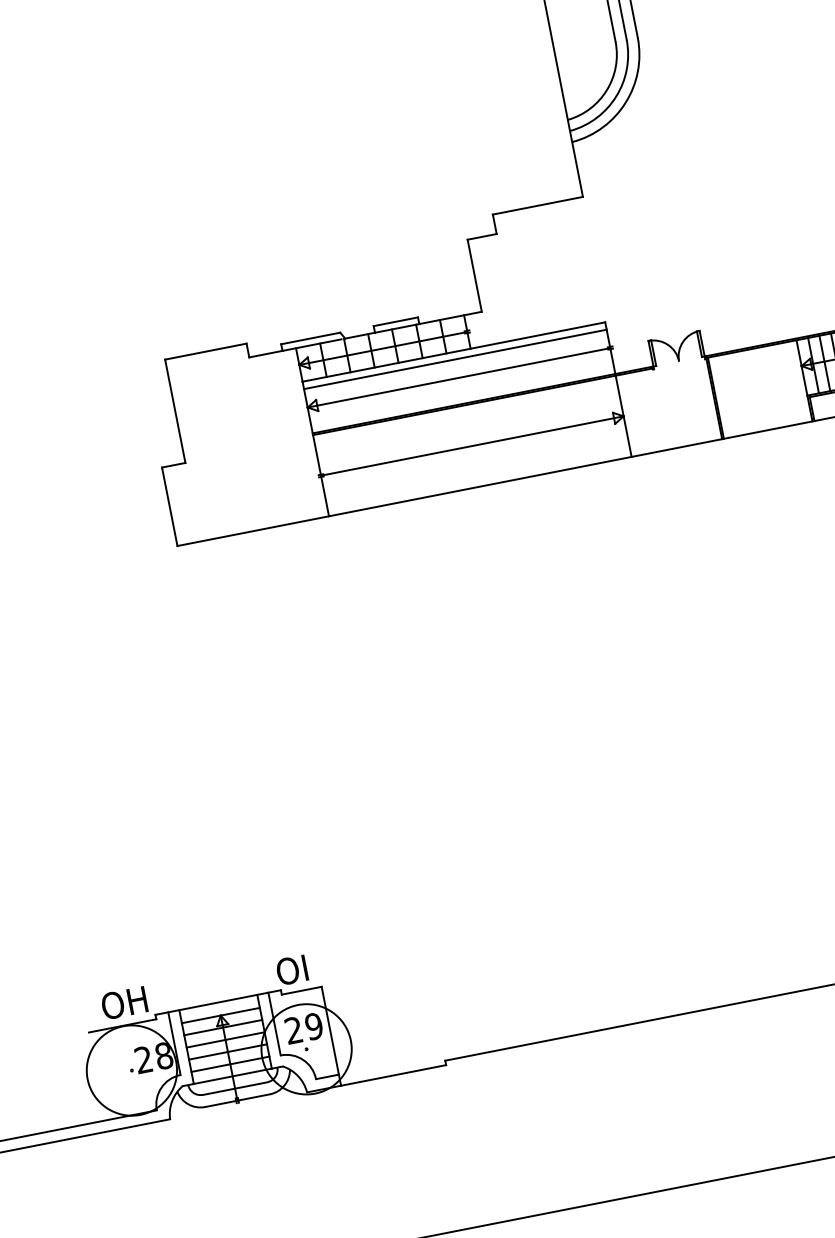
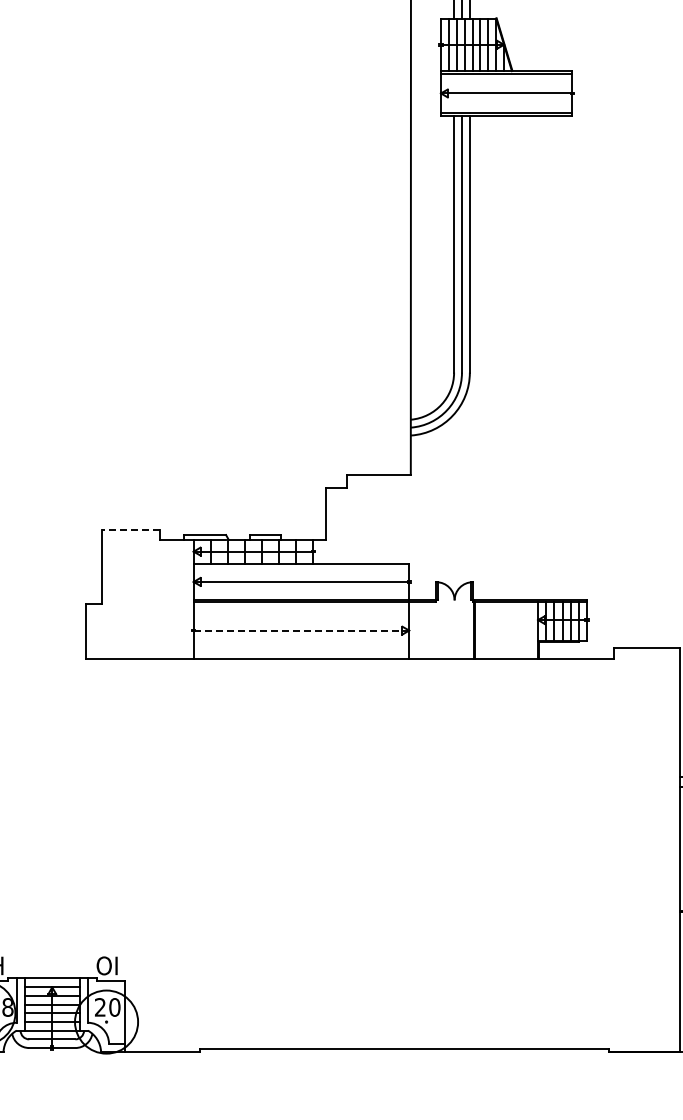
line: (204, 351) -> (130, 529), solid -> dashed
line: (455, 358) -> (301, 568), removed
line: (472, 445) -> (301, 630), solid -> dashed
text: (313, 1026) -> (114, 1007), 29 -> 20

